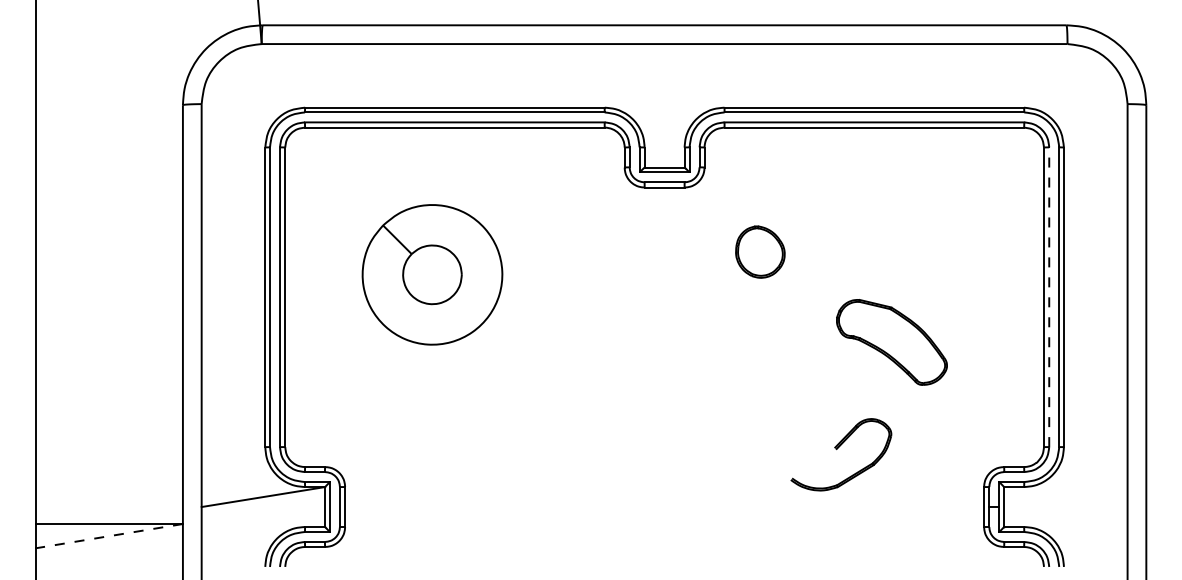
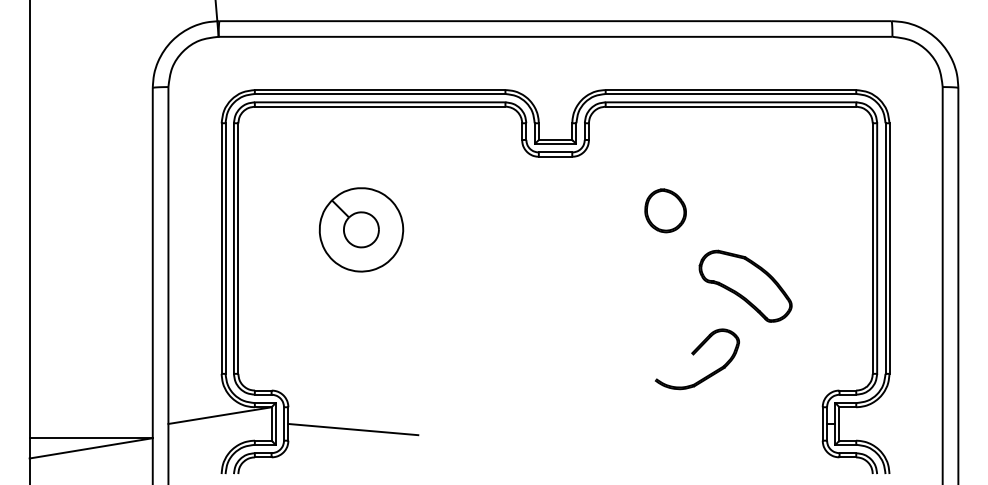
part: (760, 251) -> (665, 210), moved
part: (432, 274) -> (361, 229), size x0.71
line: (1049, 297) -> (877, 248), dashed -> solid
part: (841, 455) -> (697, 359), moved
line: (422, 513) -> (353, 429), added
line: (108, 536) -> (90, 448), dashed -> solid

